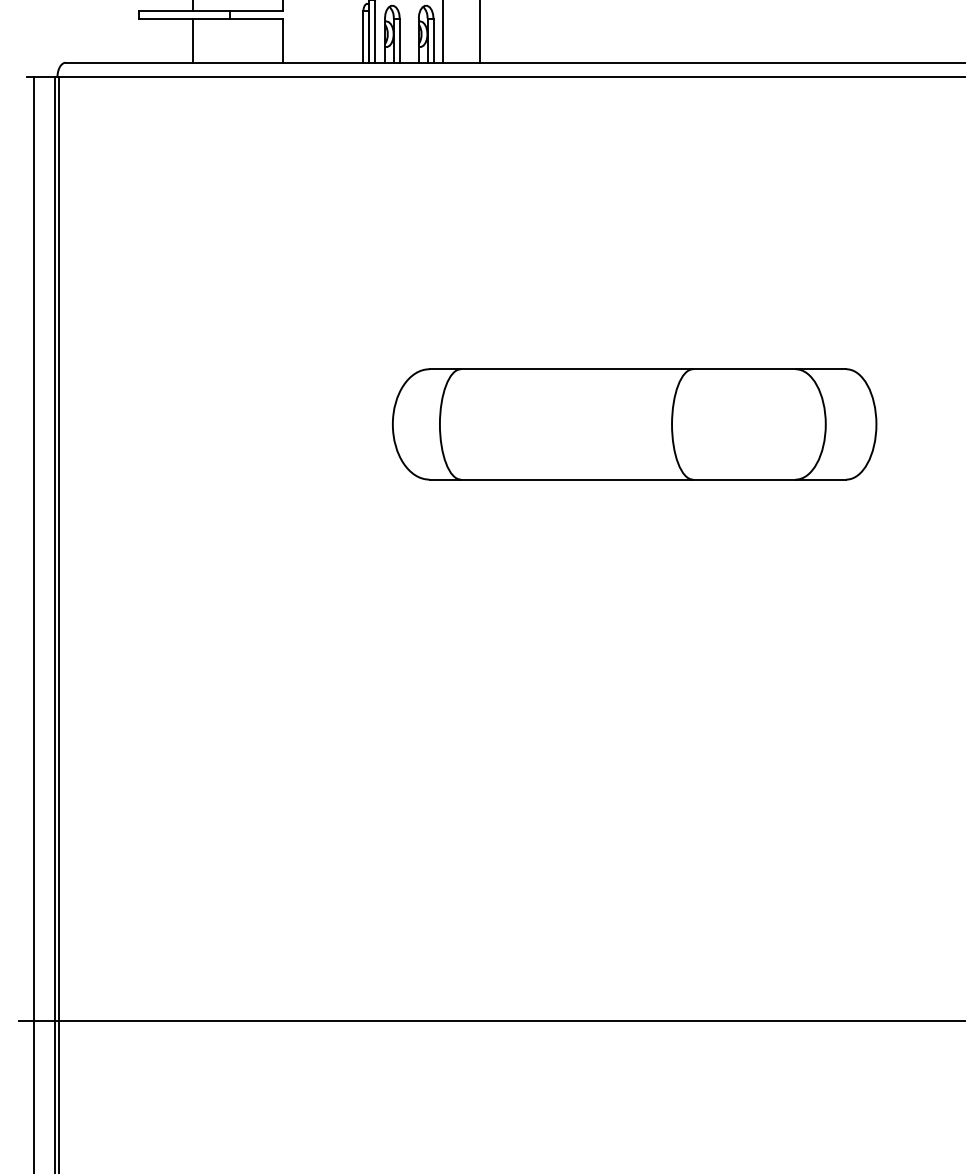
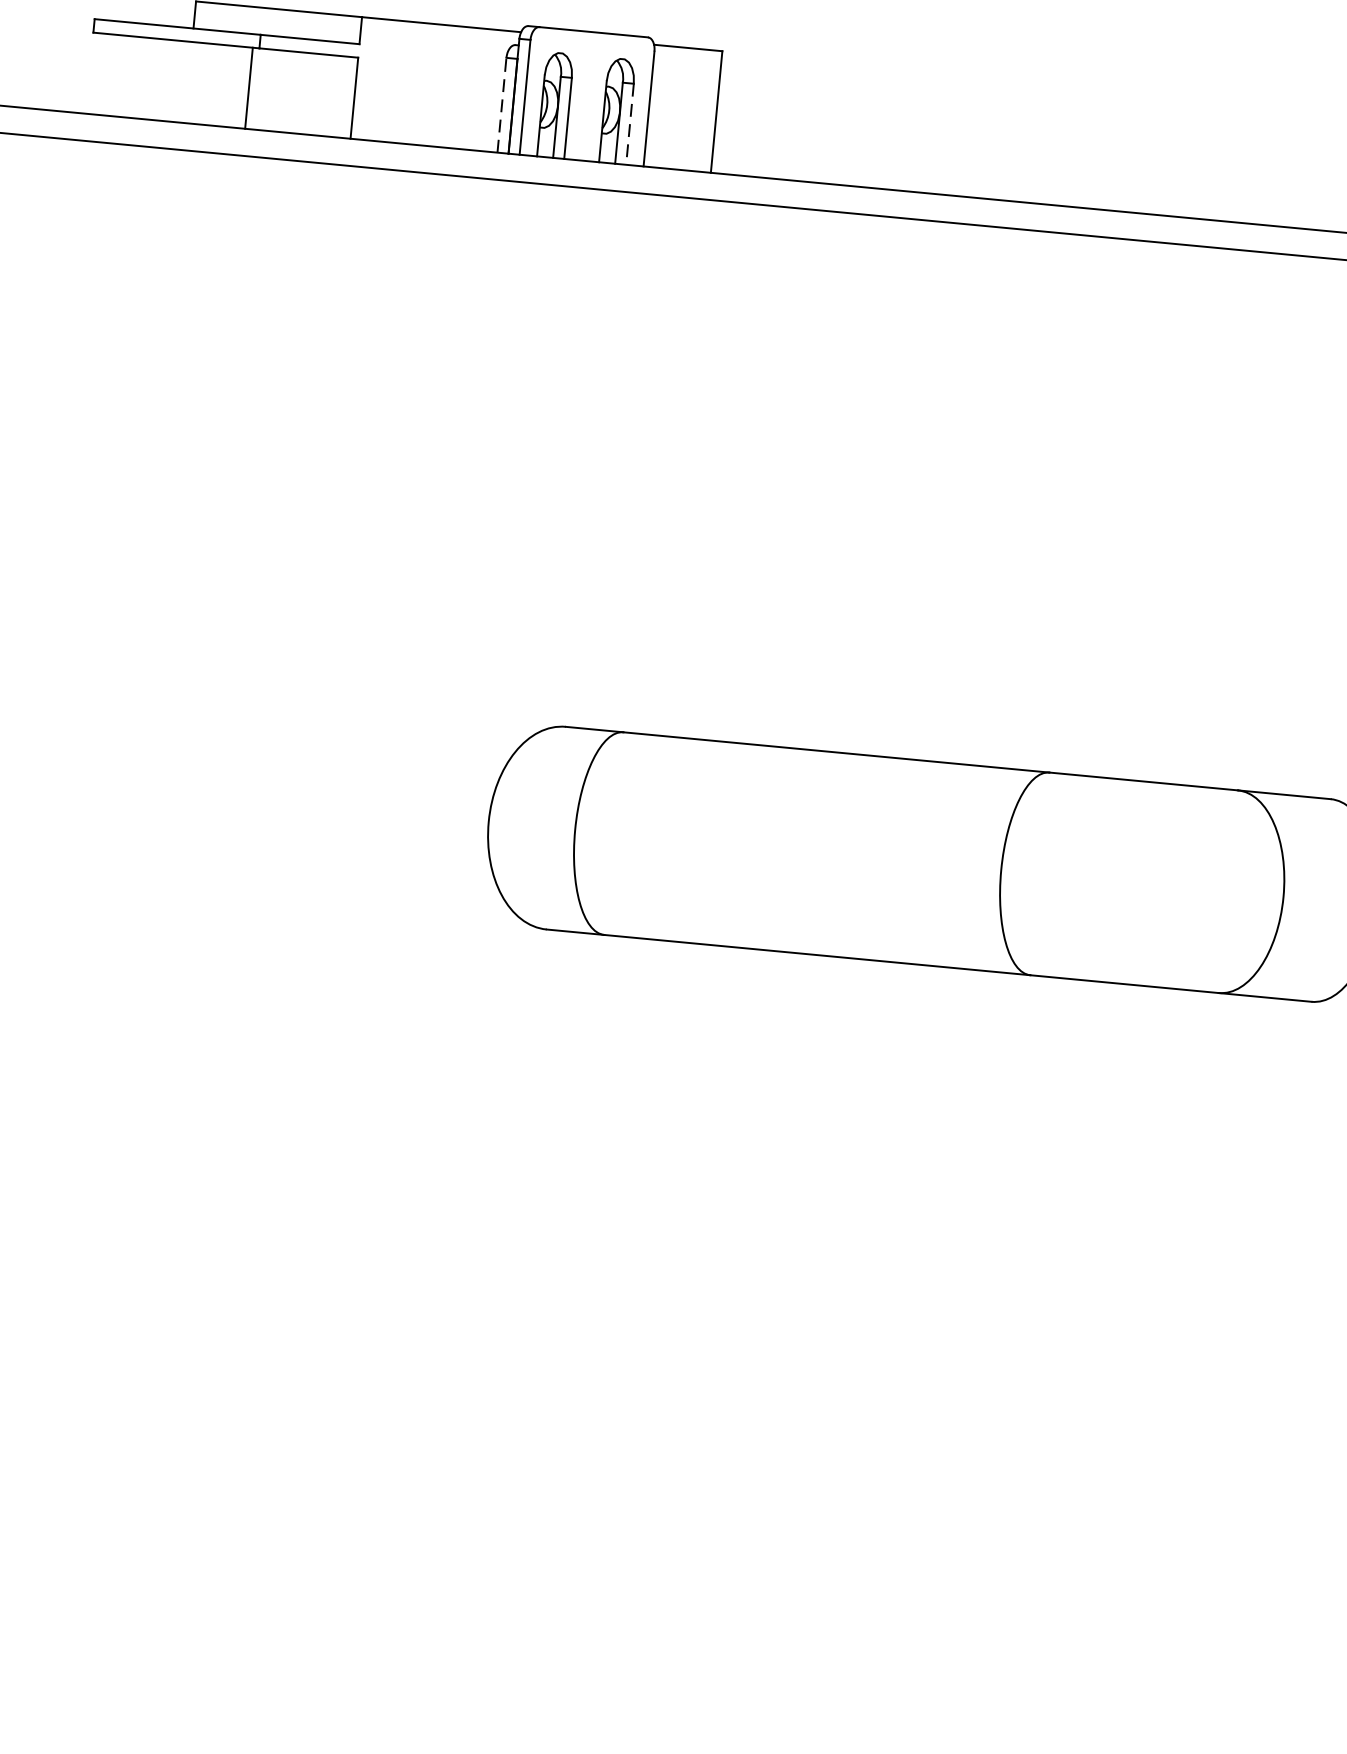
line: (363, 36) -> (502, 104), solid -> dashed
line: (192, 40) -> (248, 87), moved
line: (433, 41) -> (629, 125), solid -> dashed

